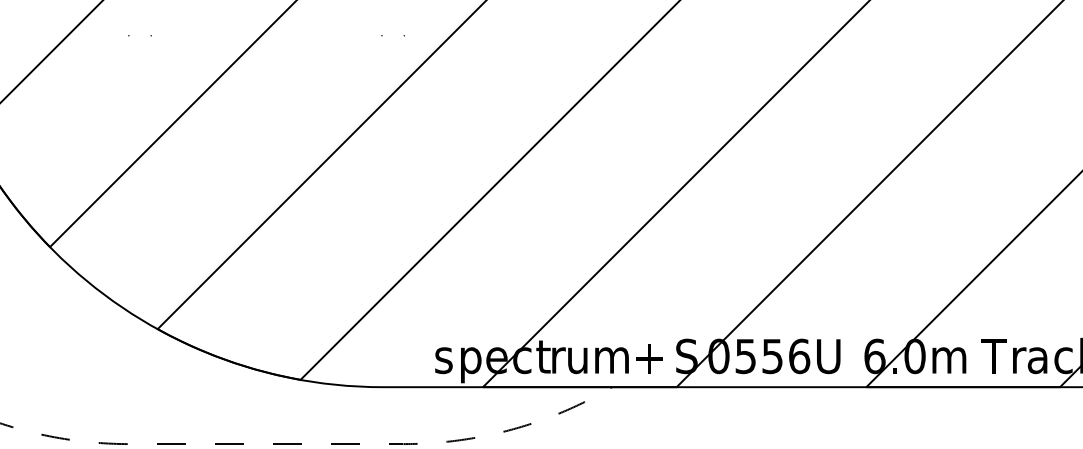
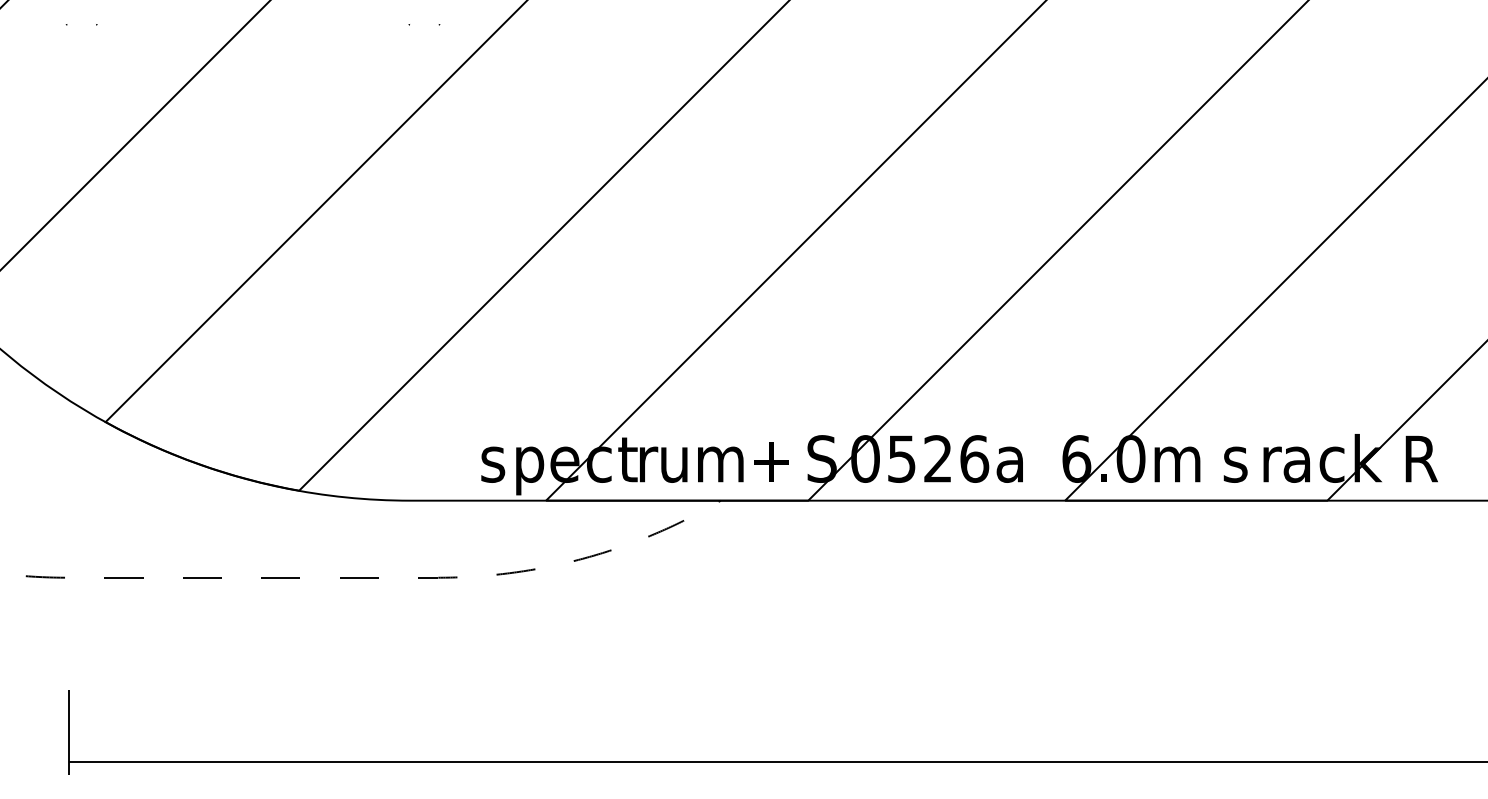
text: (772, 356) -> (937, 458), 5 -> 2
text: (827, 356) -> (1012, 458), U -> a
text: (994, 356) -> (1238, 459), T -> s

